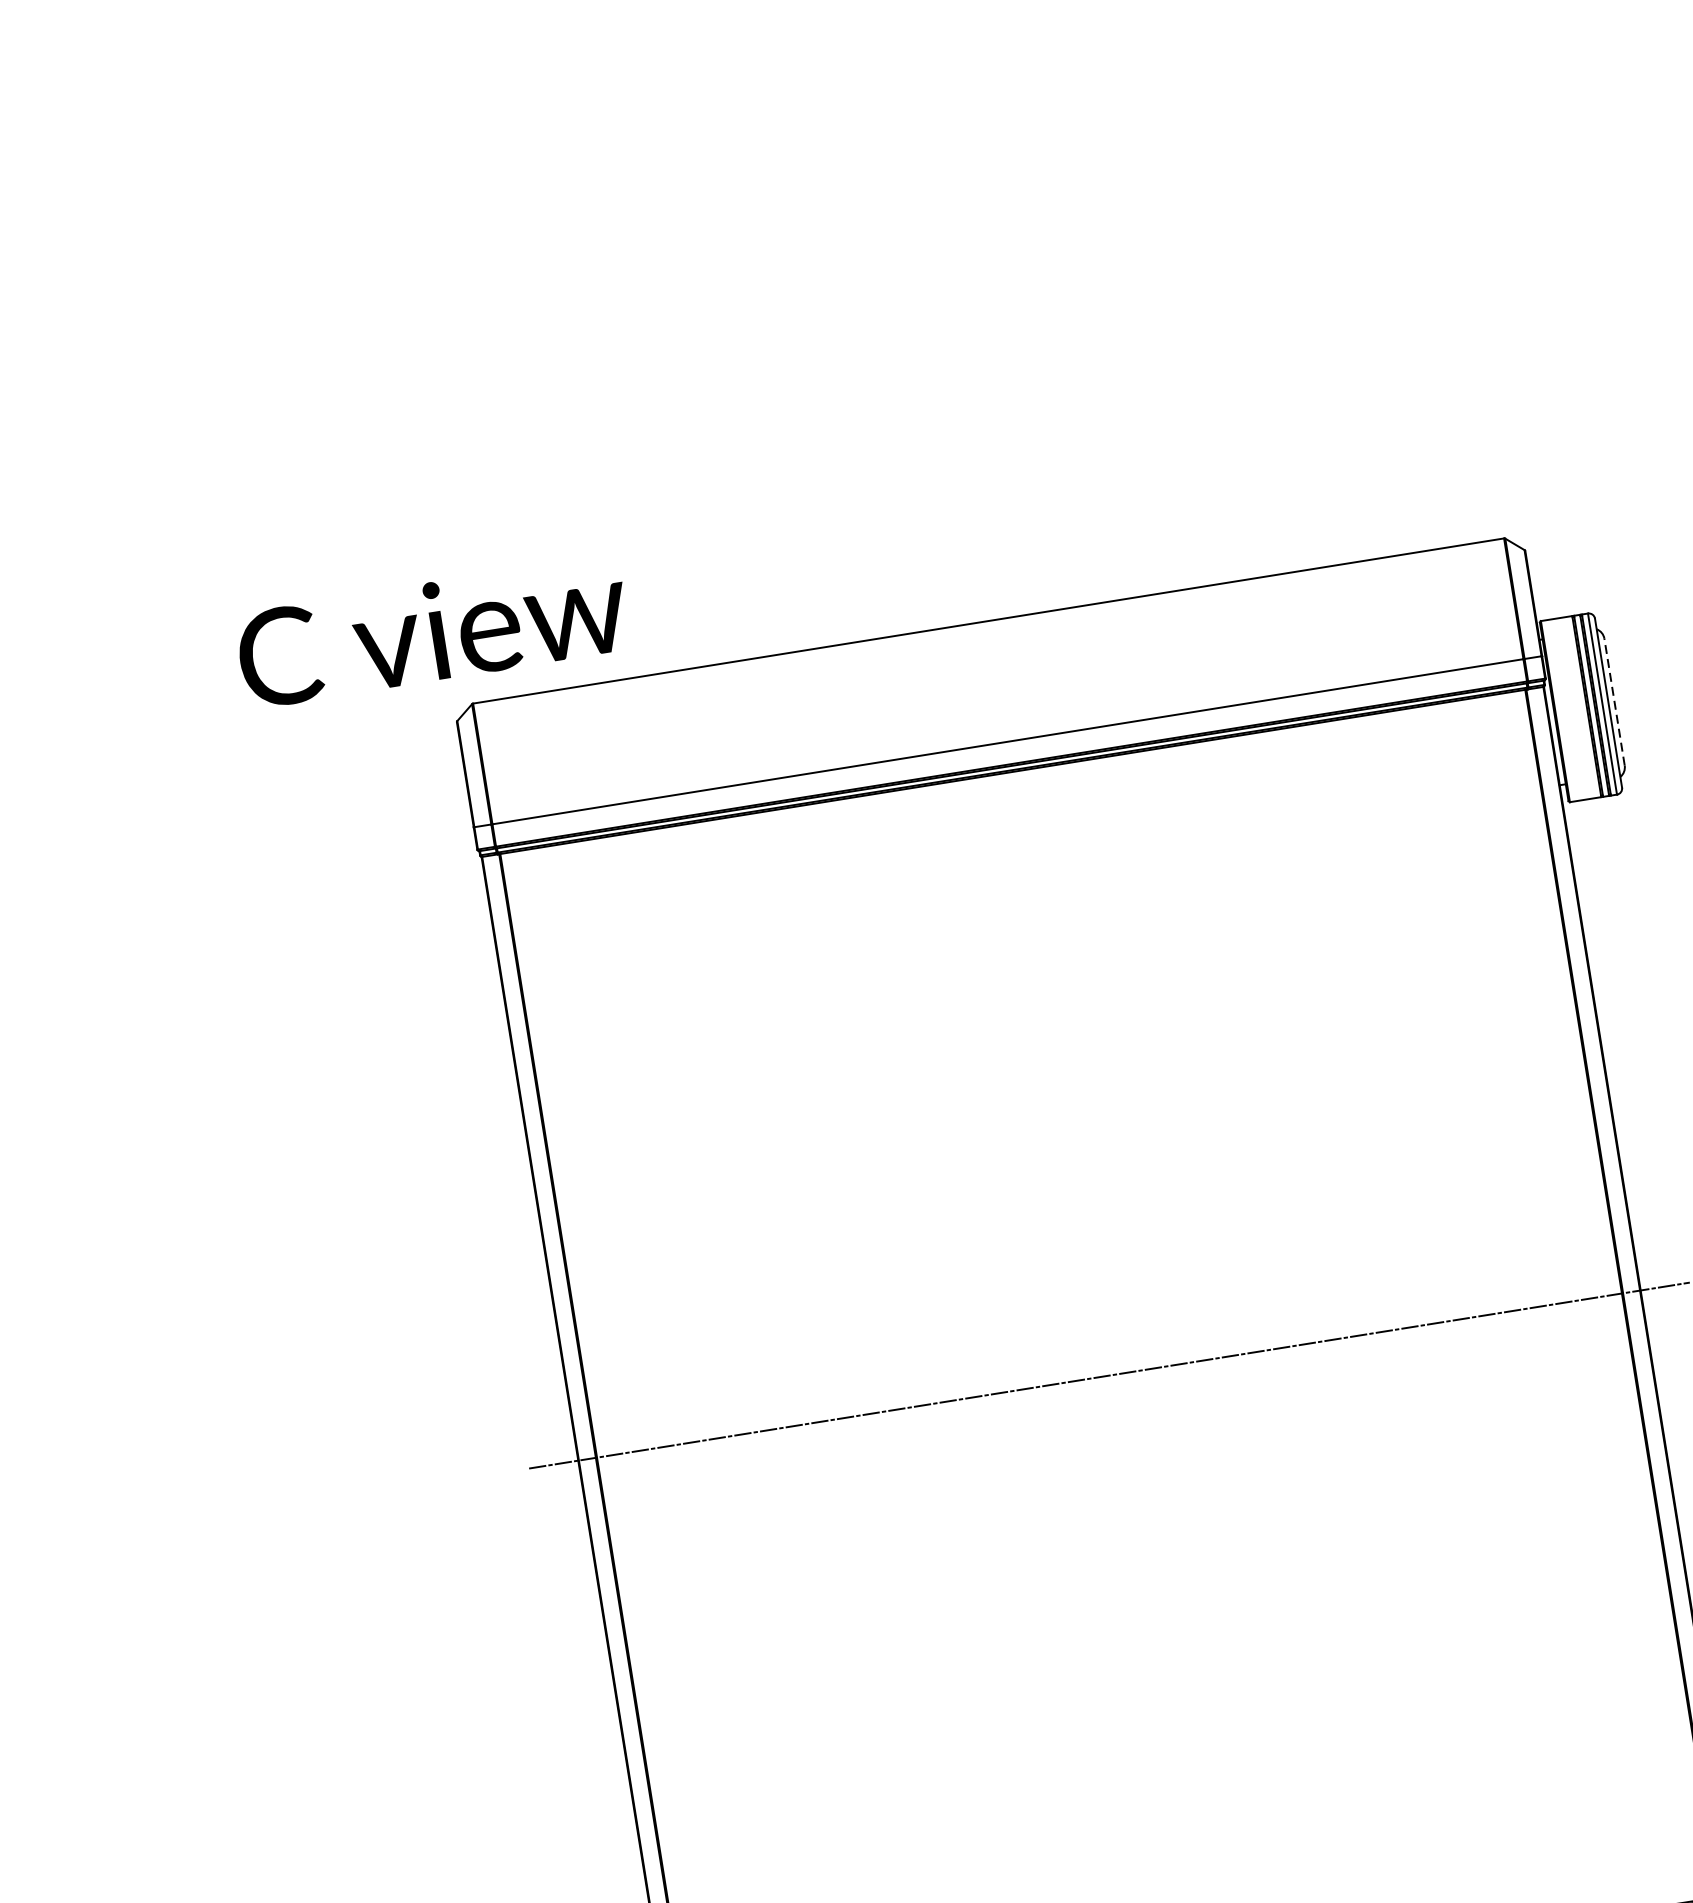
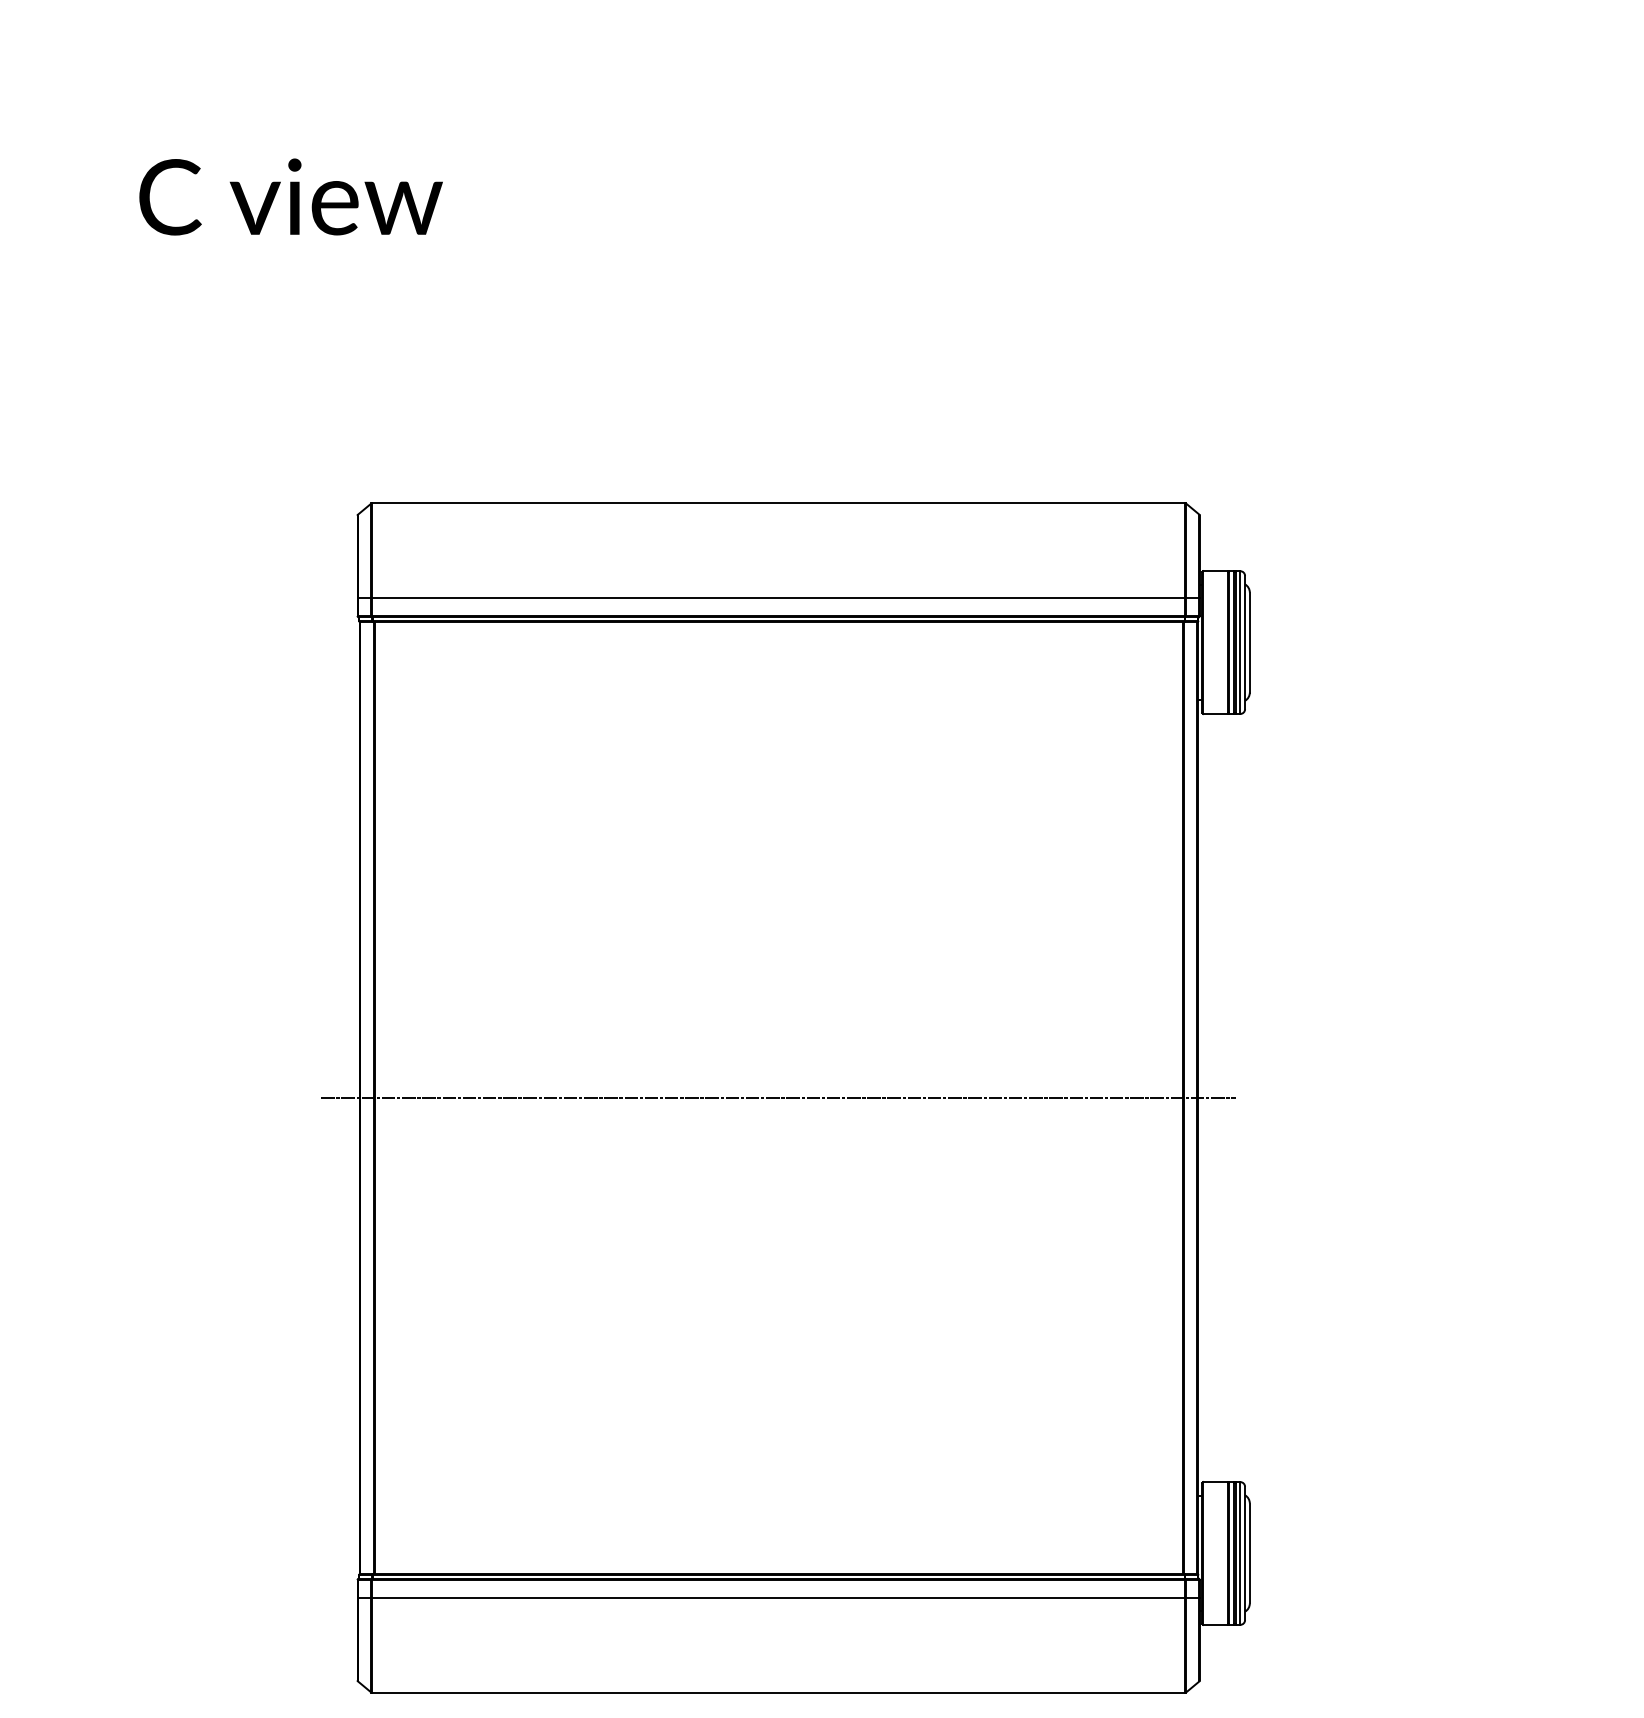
text: (431, 631) -> (290, 196), moved
line: (1614, 702) -> (1249, 642), dashed -> solid

